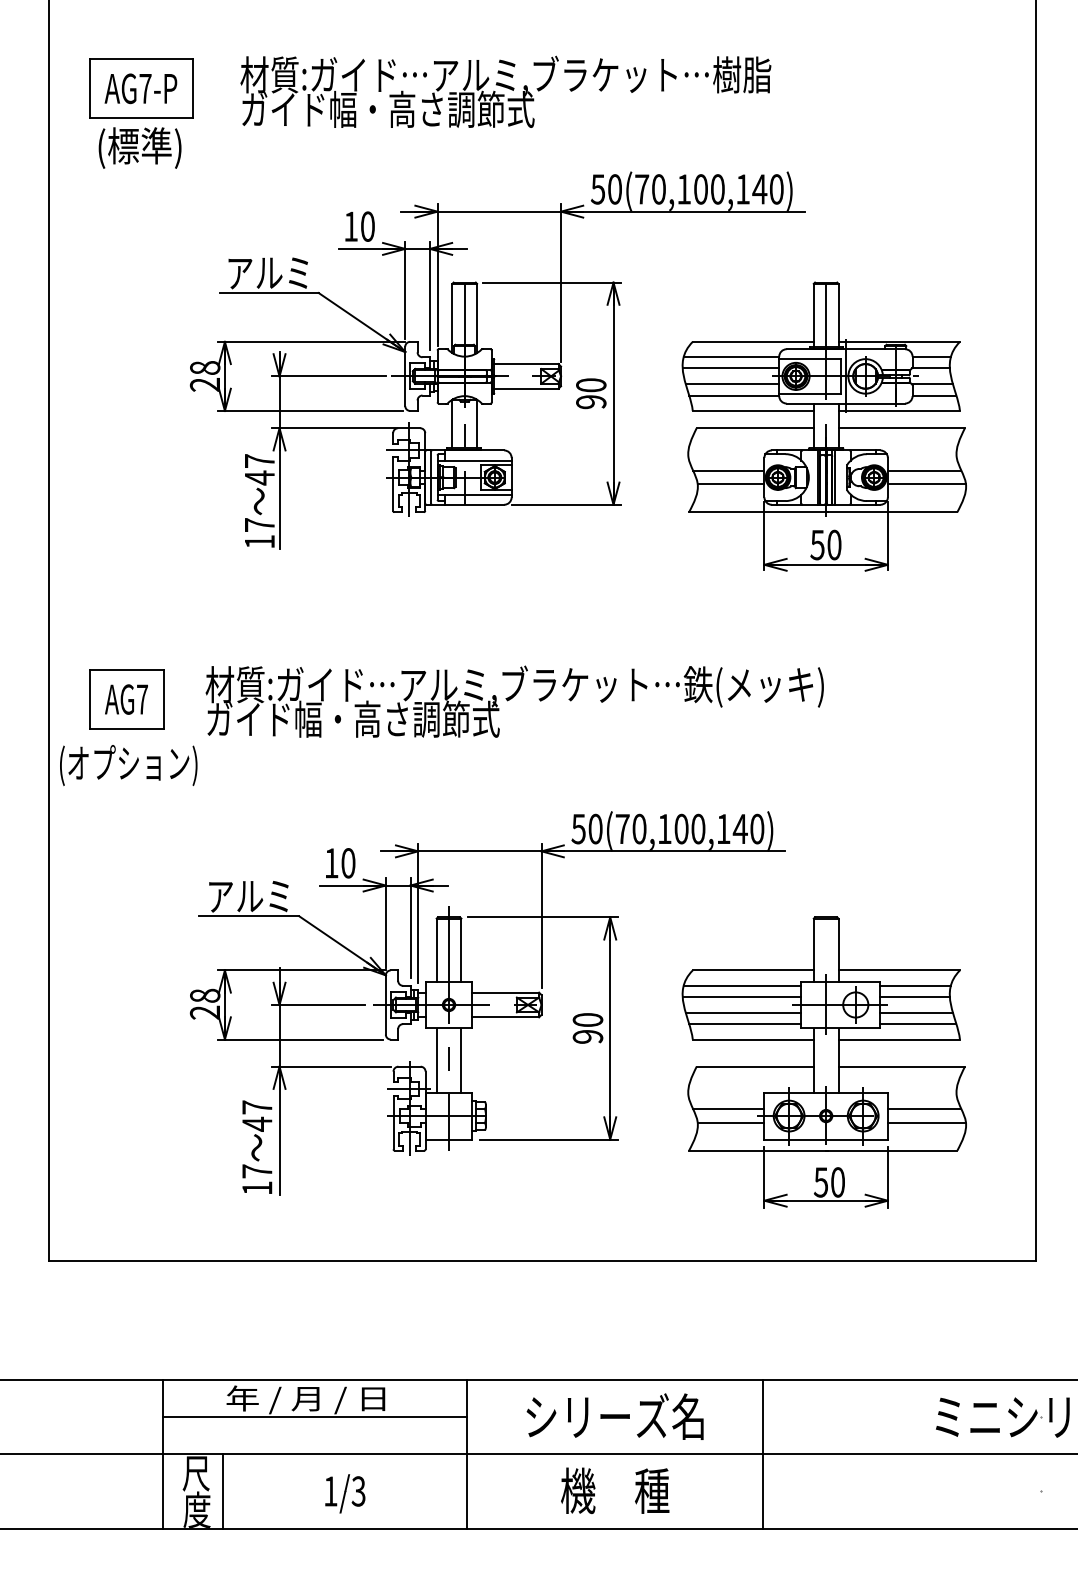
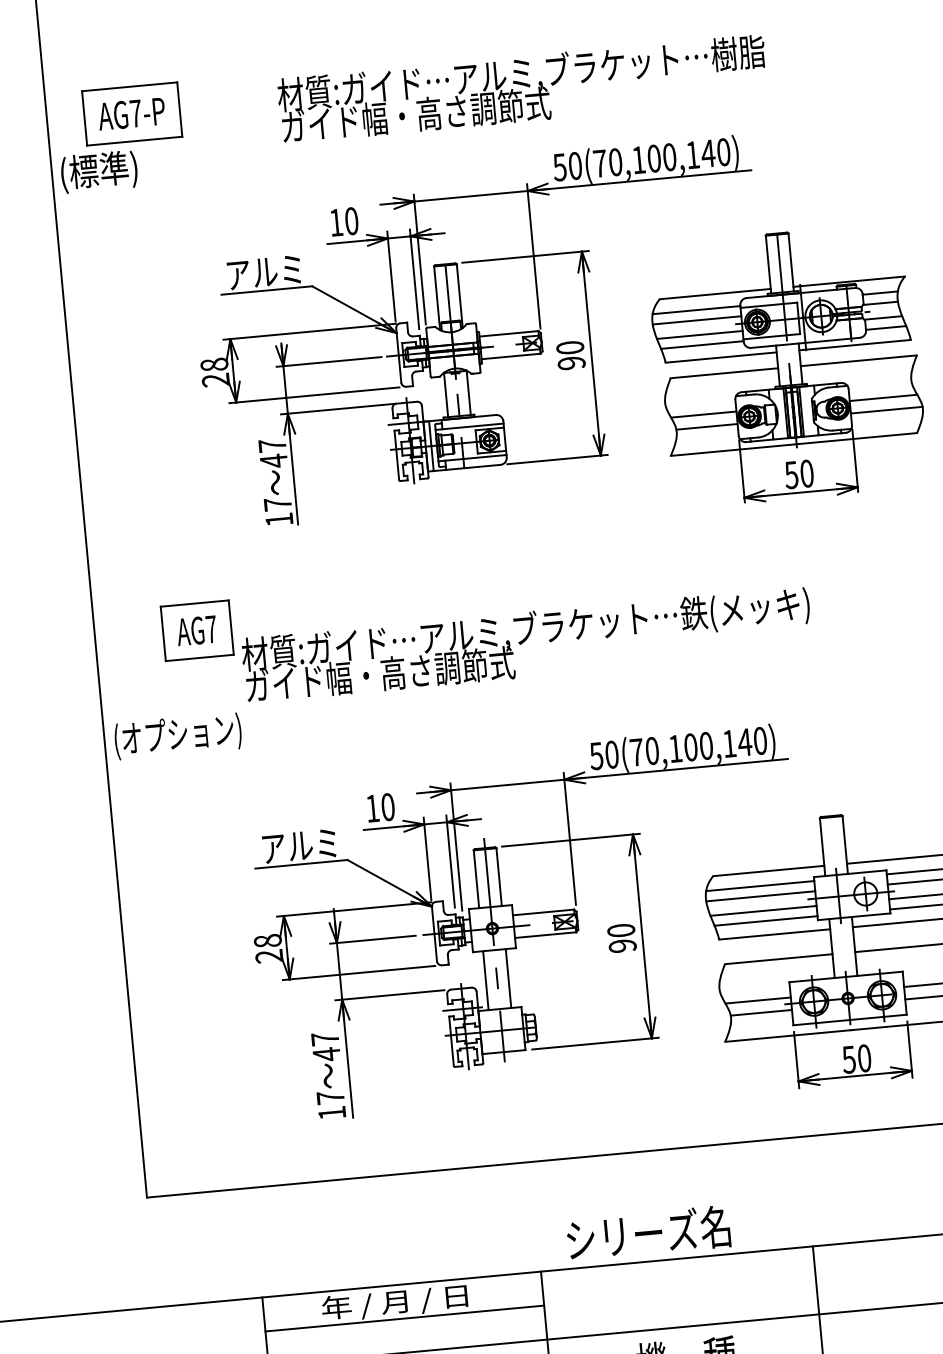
text: (505, 91) -> (522, 88), moved
text: (139, 147) -> (98, 171), moved
part: (126, 699) -> (196, 630), moved
text: (614, 1416) -> (647, 1233), moved

